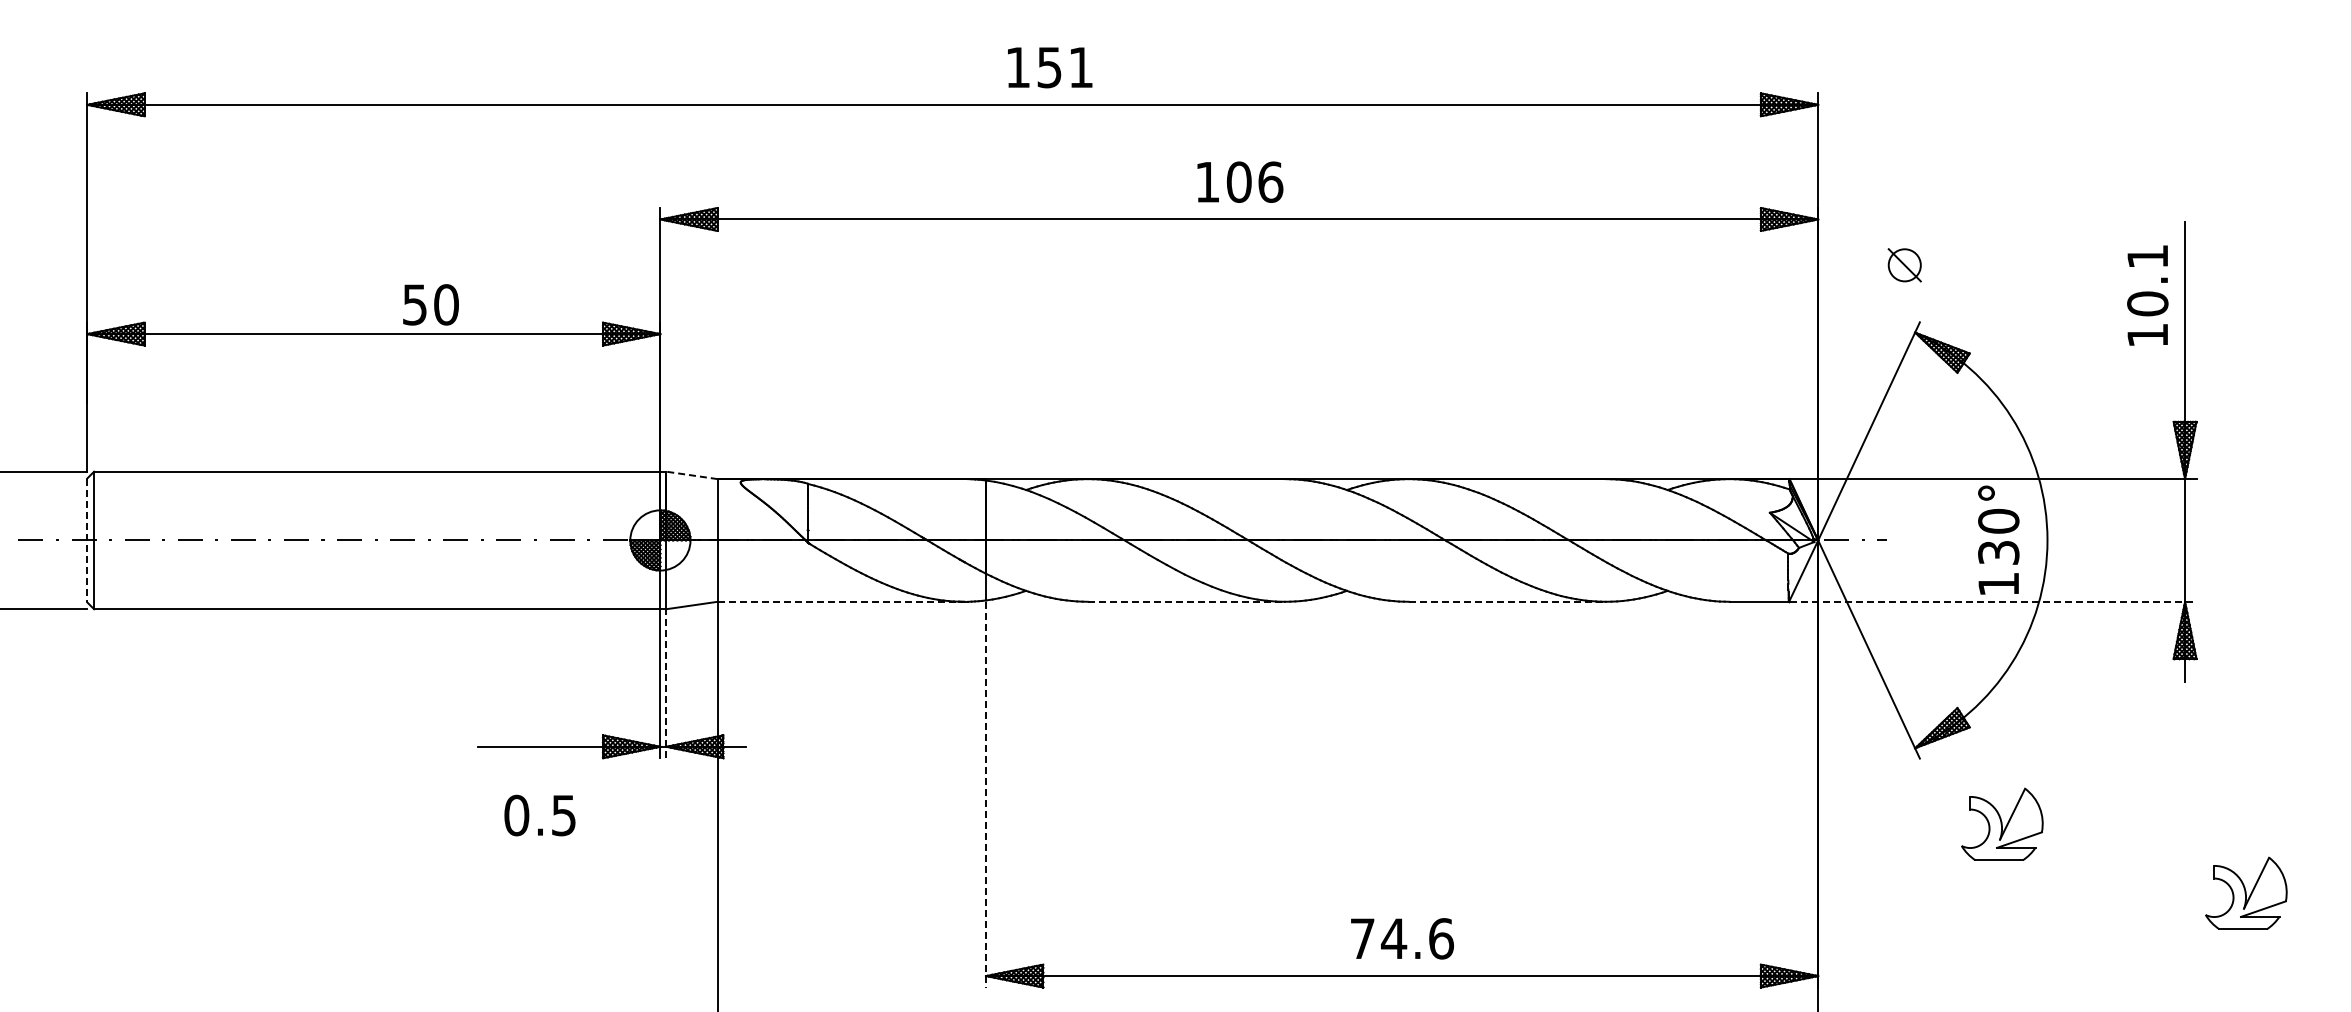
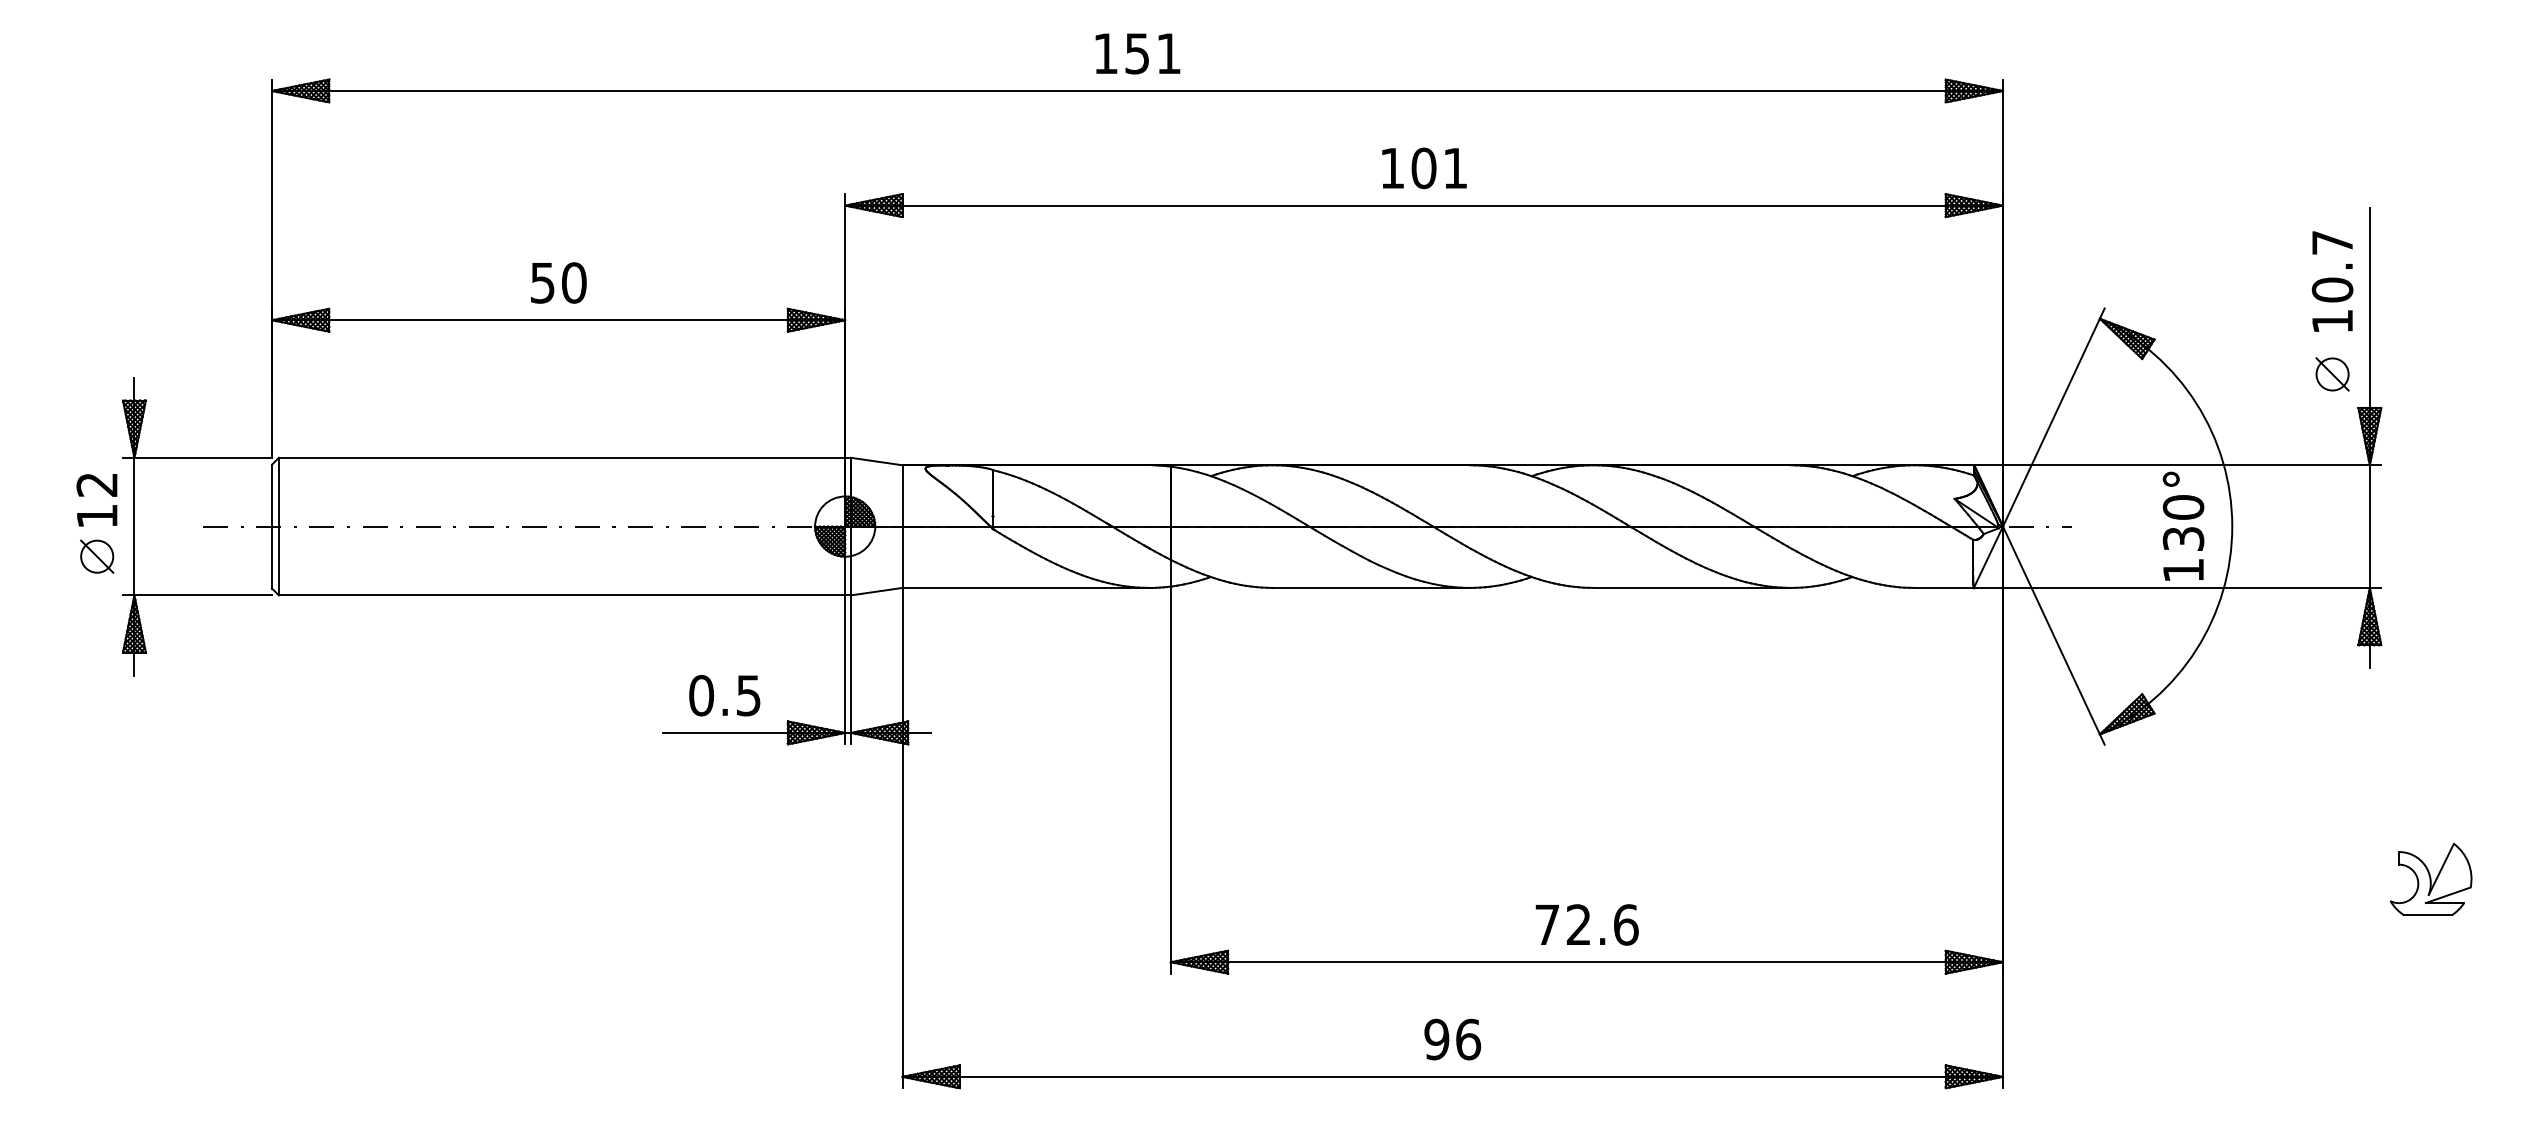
text: (1049, 67) -> (1137, 53), moved
text: (1270, 182) -> (1455, 168), 106 -> 101
text: (2147, 256) -> (2332, 242), 10.1 -> 10.7
part: (1904, 265) -> (2332, 374), moved
text: (430, 304) -> (558, 282), moved
line: (691, 475) -> (876, 461), dashed -> solid
line: (87, 540) -> (272, 526), dashed -> solid
line: (841, 601) -> (1026, 587), dashed -> solid
line: (1186, 601) -> (1371, 587), dashed -> solid
line: (1507, 601) -> (1692, 587), dashed -> solid
line: (1993, 601) -> (2178, 587), dashed -> solid
line: (665, 683) -> (850, 669), dashed -> solid
line: (985, 794) -> (1170, 780), dashed -> solid
text: (539, 815) -> (724, 695), moved
part: (2001, 823) -> (2186, 809), removed
text: (1393, 938) -> (1578, 924), 74.6 -> 72.6

